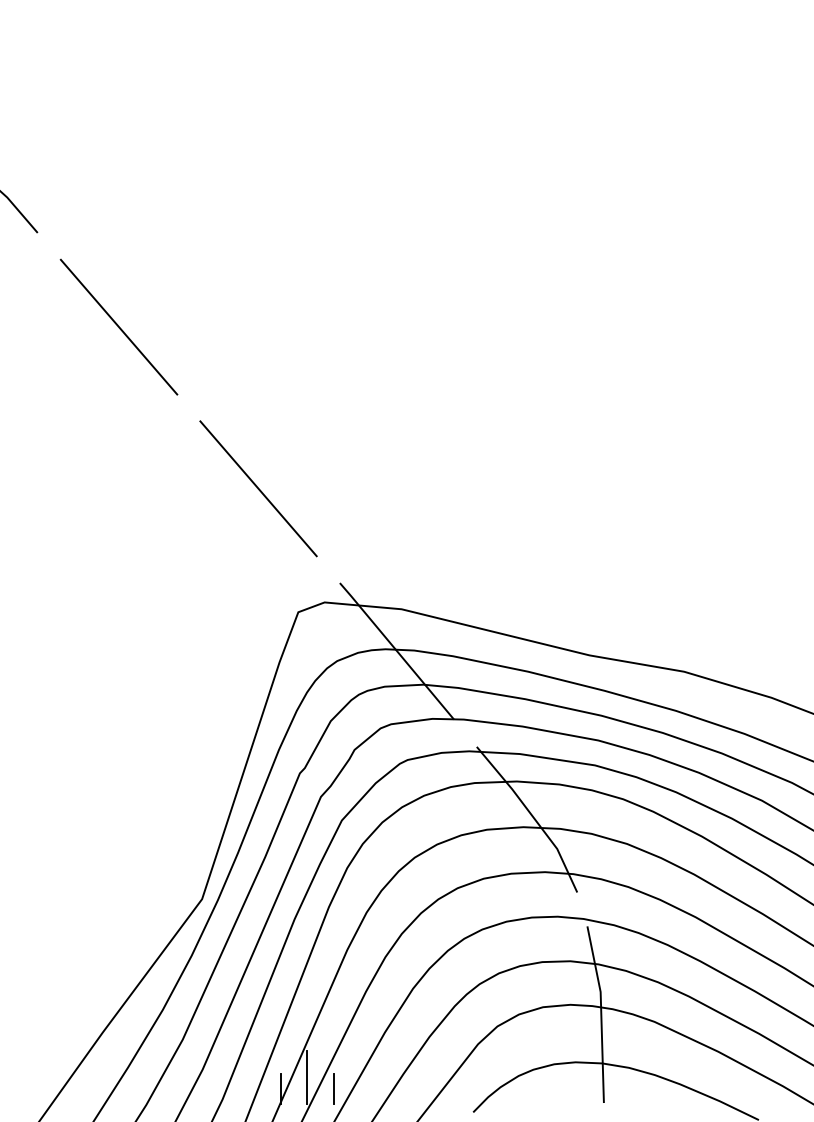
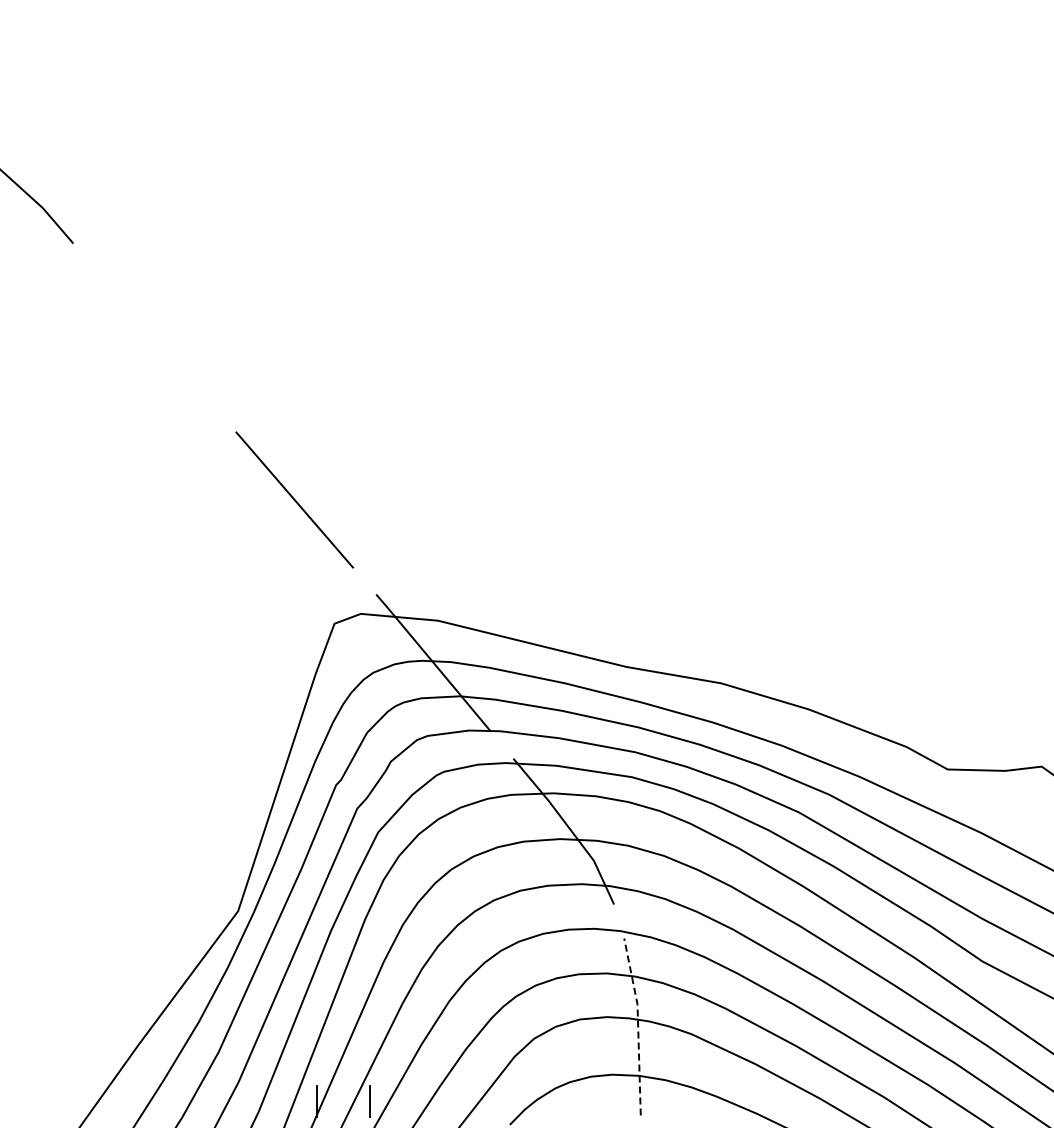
line: (118, 326) -> (154, 337), removed
line: (601, 1013) -> (638, 1025), solid -> dashed
line: (307, 1077) -> (343, 1089), removed

